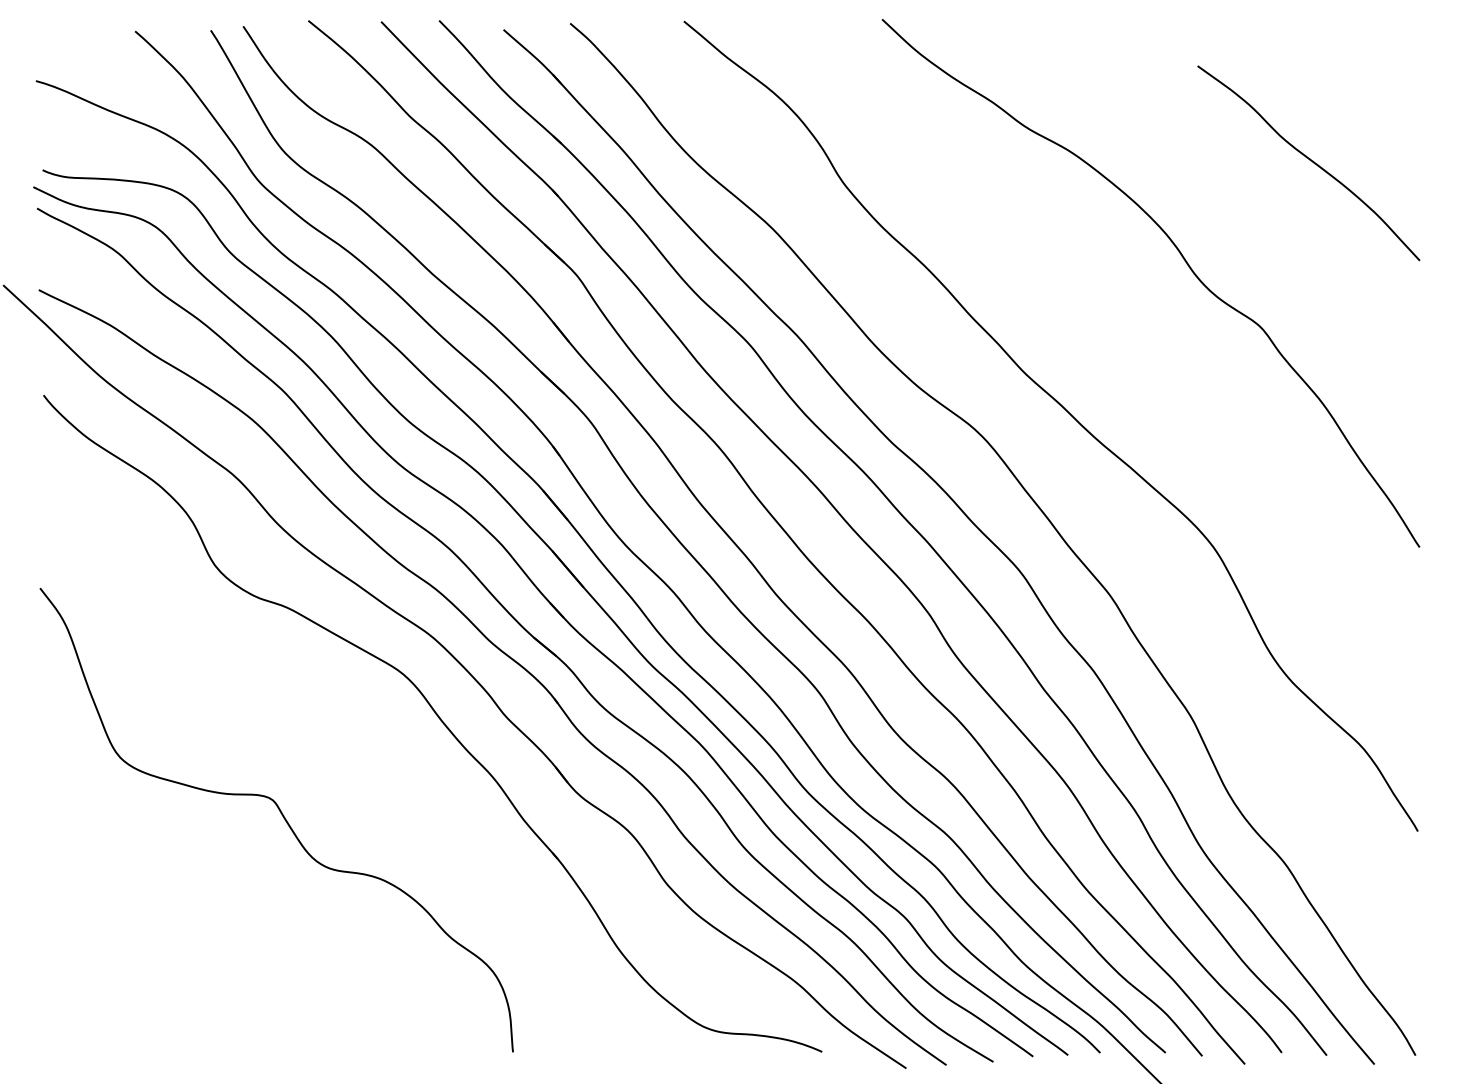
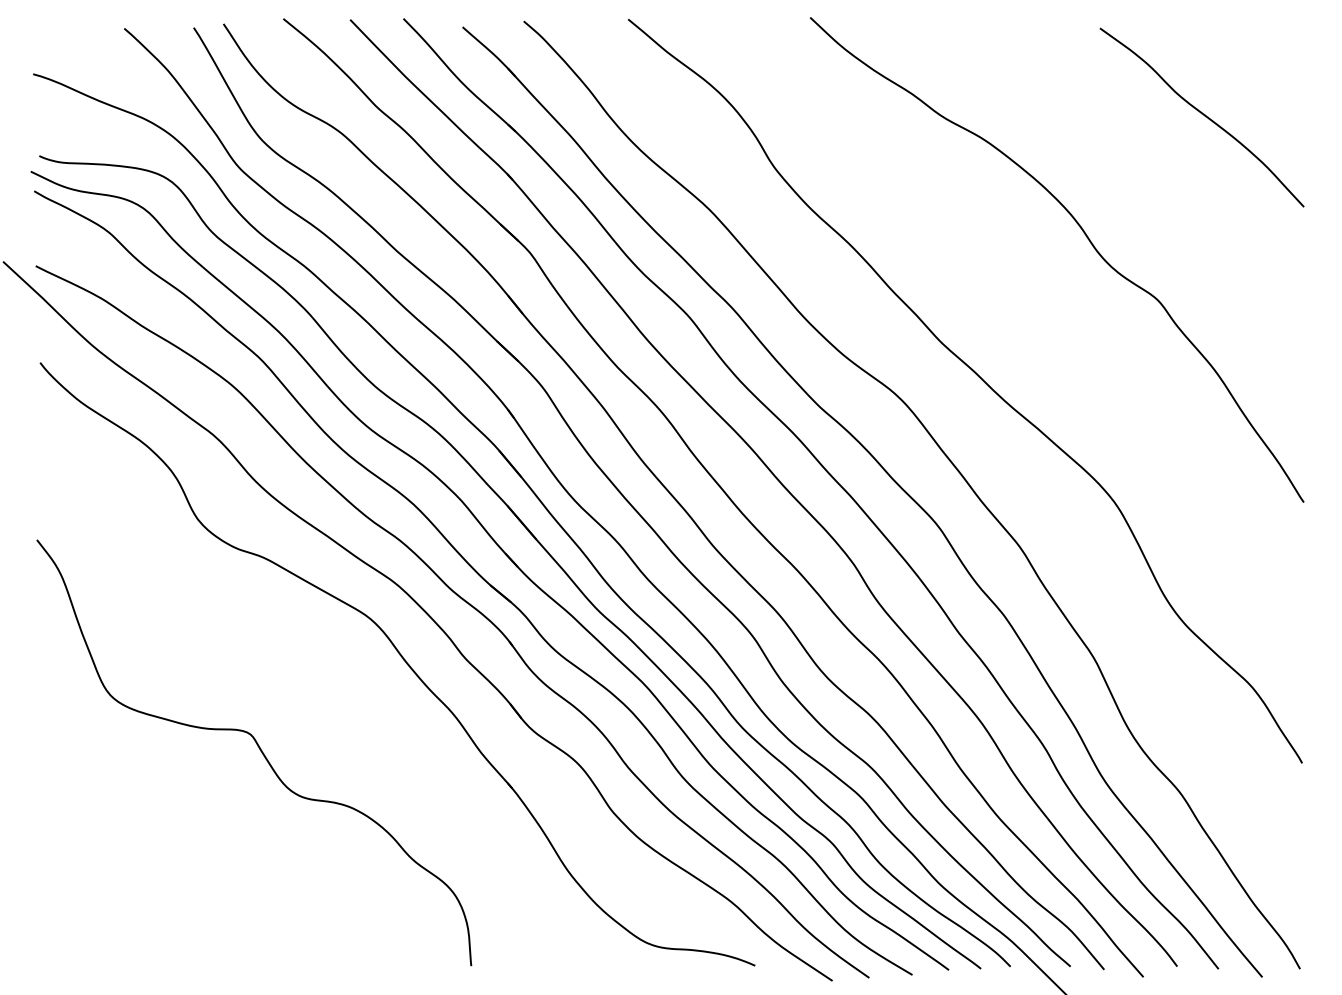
curve: (1310, 161) -> (1203, 115), moved

